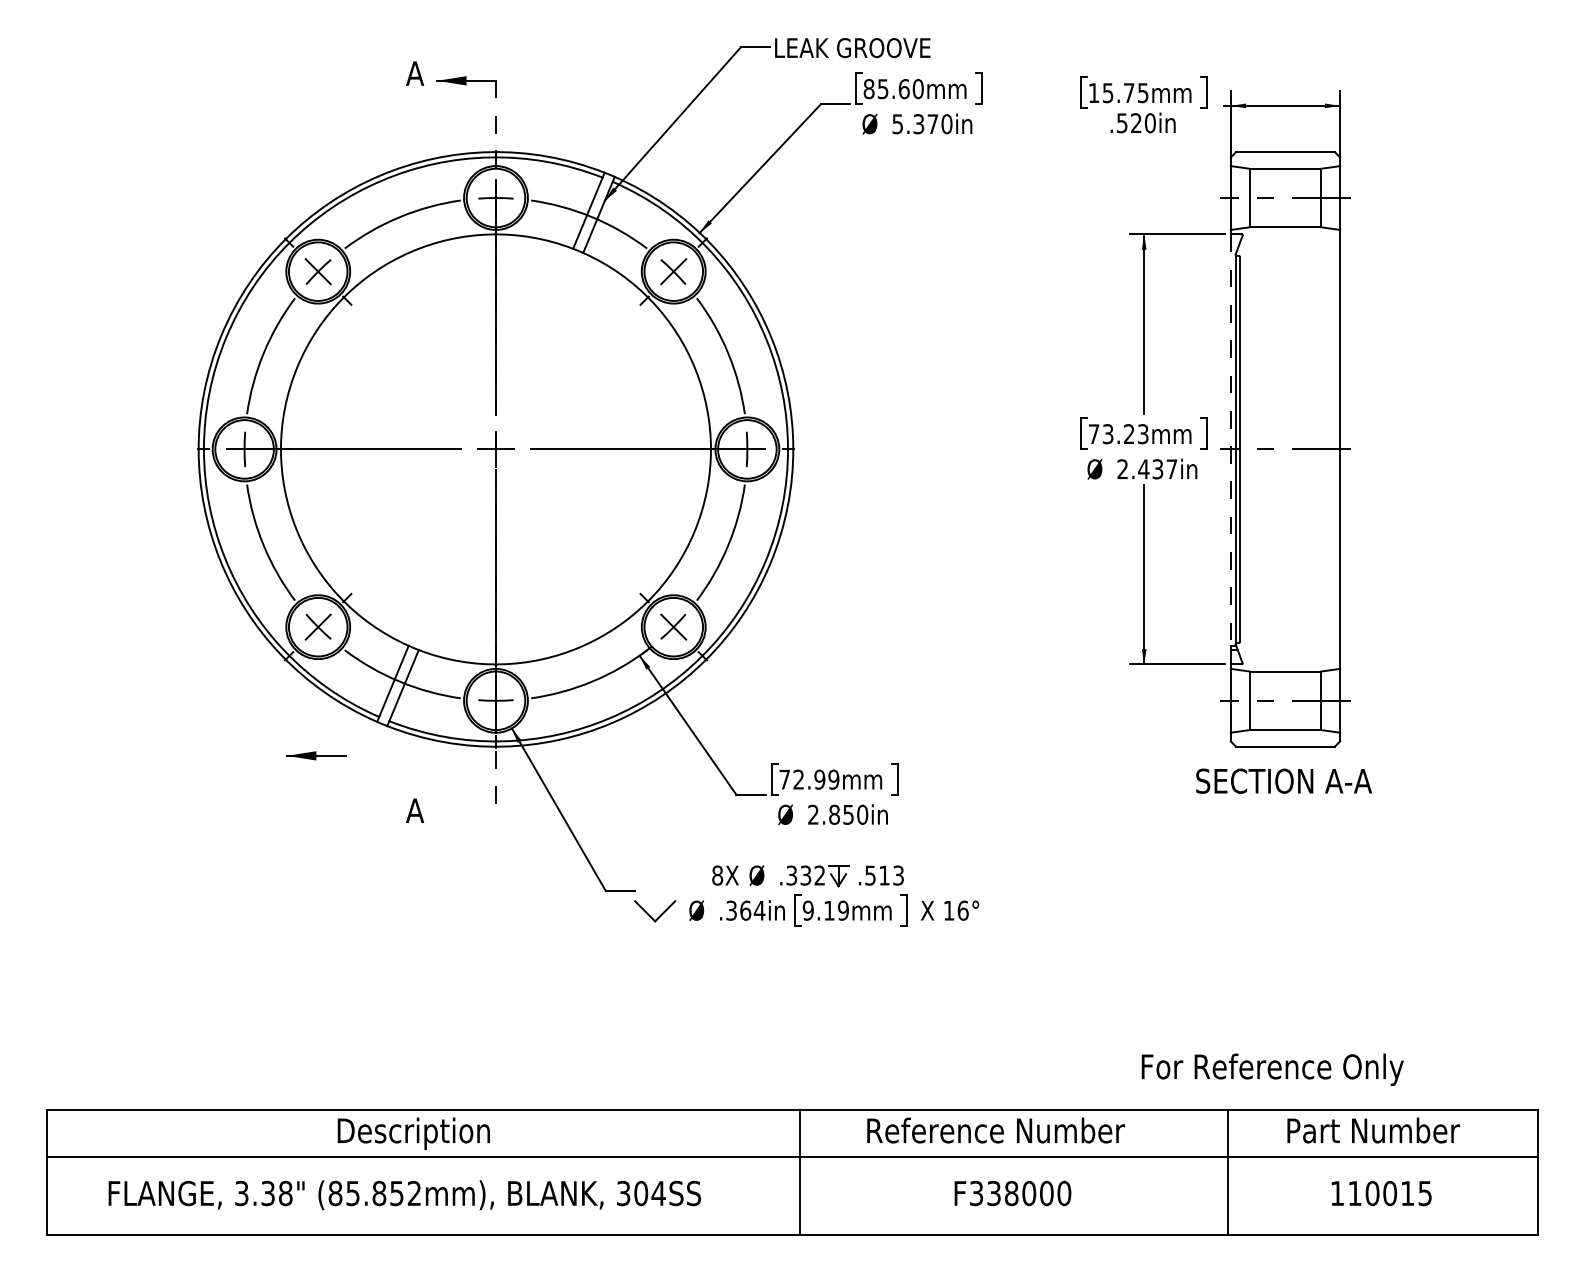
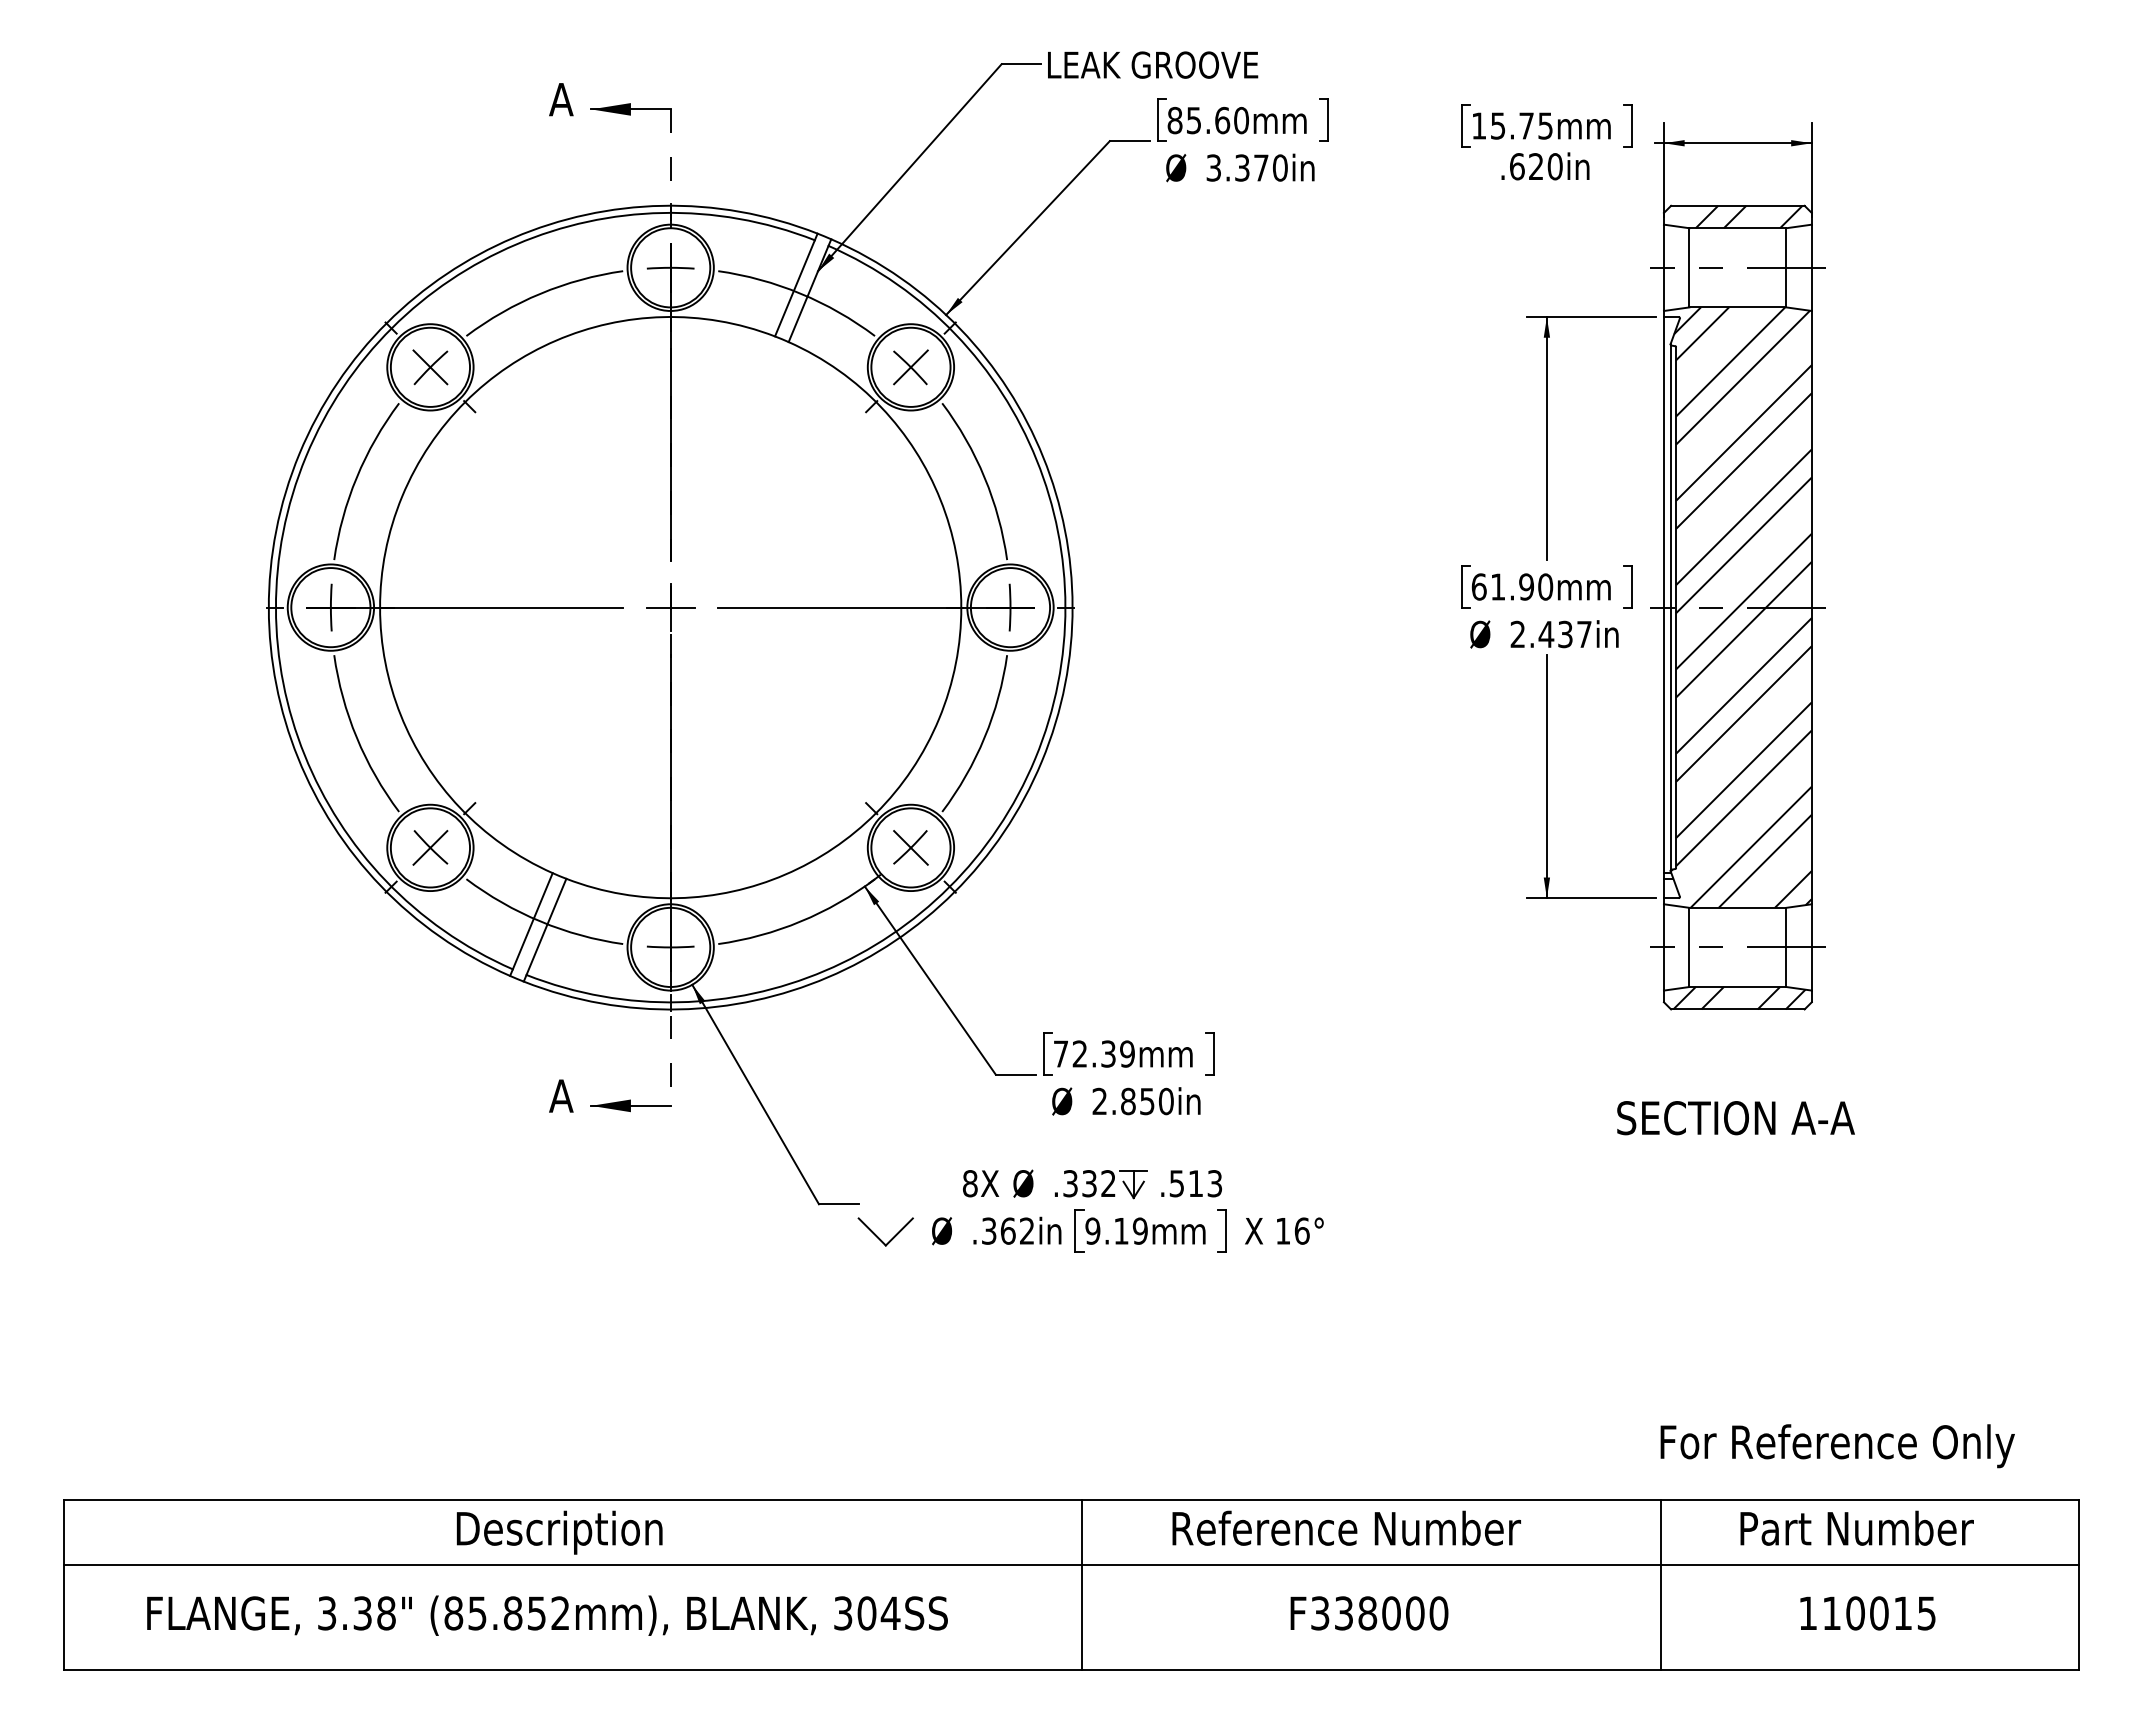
text: (897, 123) -> (1213, 167), 5.370in -> 3.370in
text: (1122, 123) -> (1517, 166), .520in -> .620in
hatch: (1297, 160) -> (1753, 216), added
text: (1118, 433) -> (1512, 586), 73.23mm -> 61.90mm
line: (1230, 440) -> (1663, 595), dashed -> solid
hatch: (1287, 449) -> (1740, 607), added
hatch: (1286, 738) -> (1739, 998), added
part: (316, 755) -> (630, 1105), moved
text: (819, 779) -> (1108, 1053), 72.99mm -> 72.39mm
text: (1283, 781) -> (1735, 1118), moved
text: (759, 910) -> (1026, 1230), .364in -> .362in
text: (1272, 1070) -> (1837, 1446), moved

